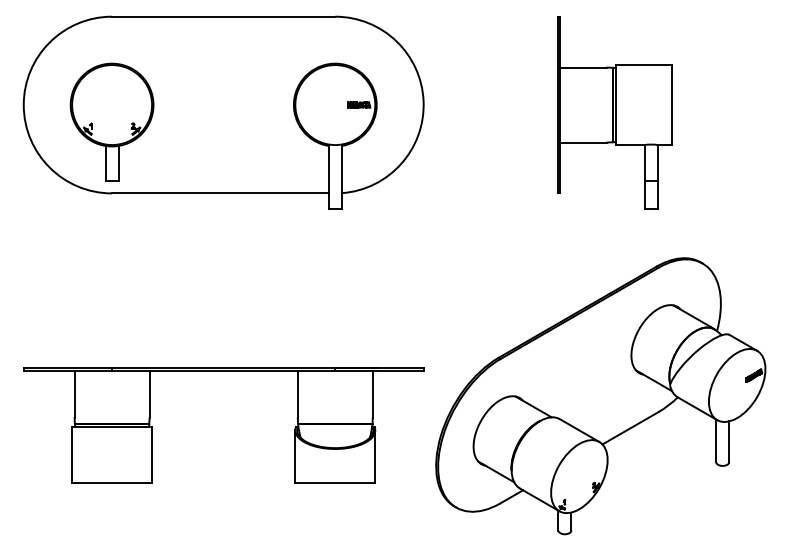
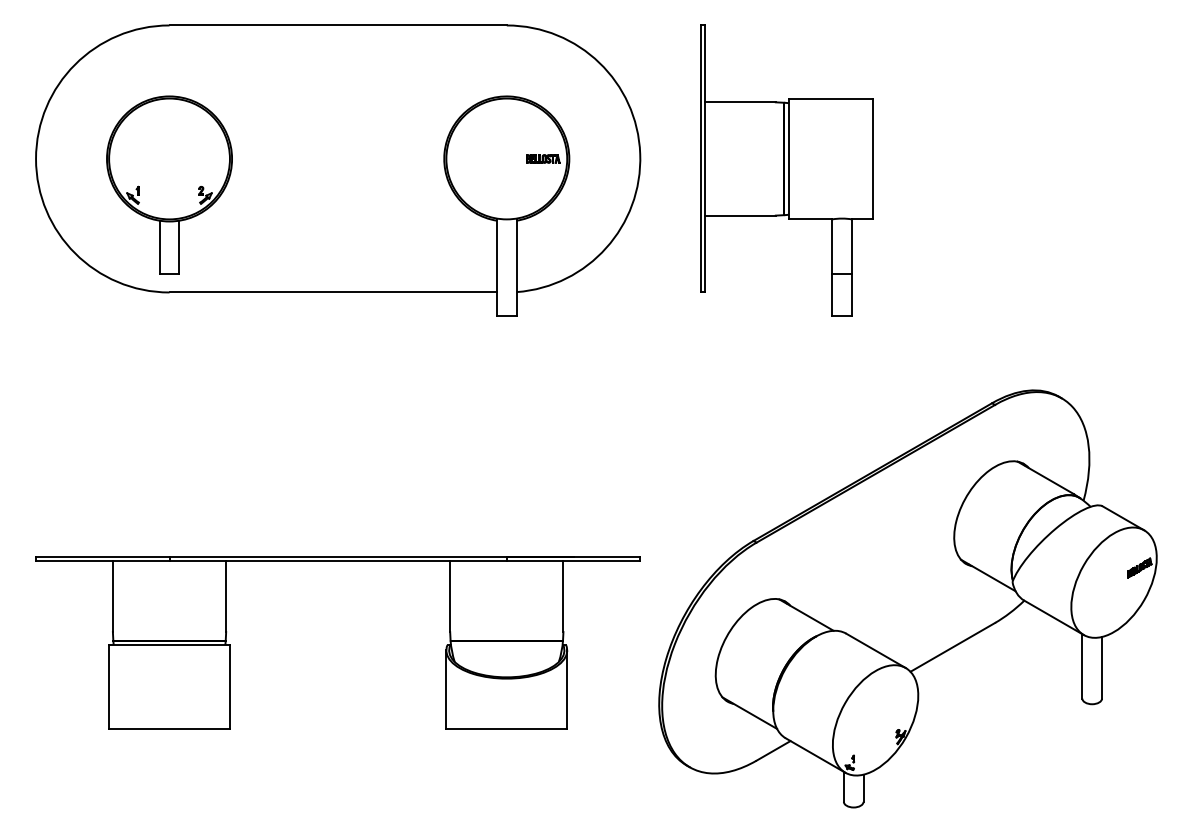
part: (614, 112) -> (786, 170), moved

